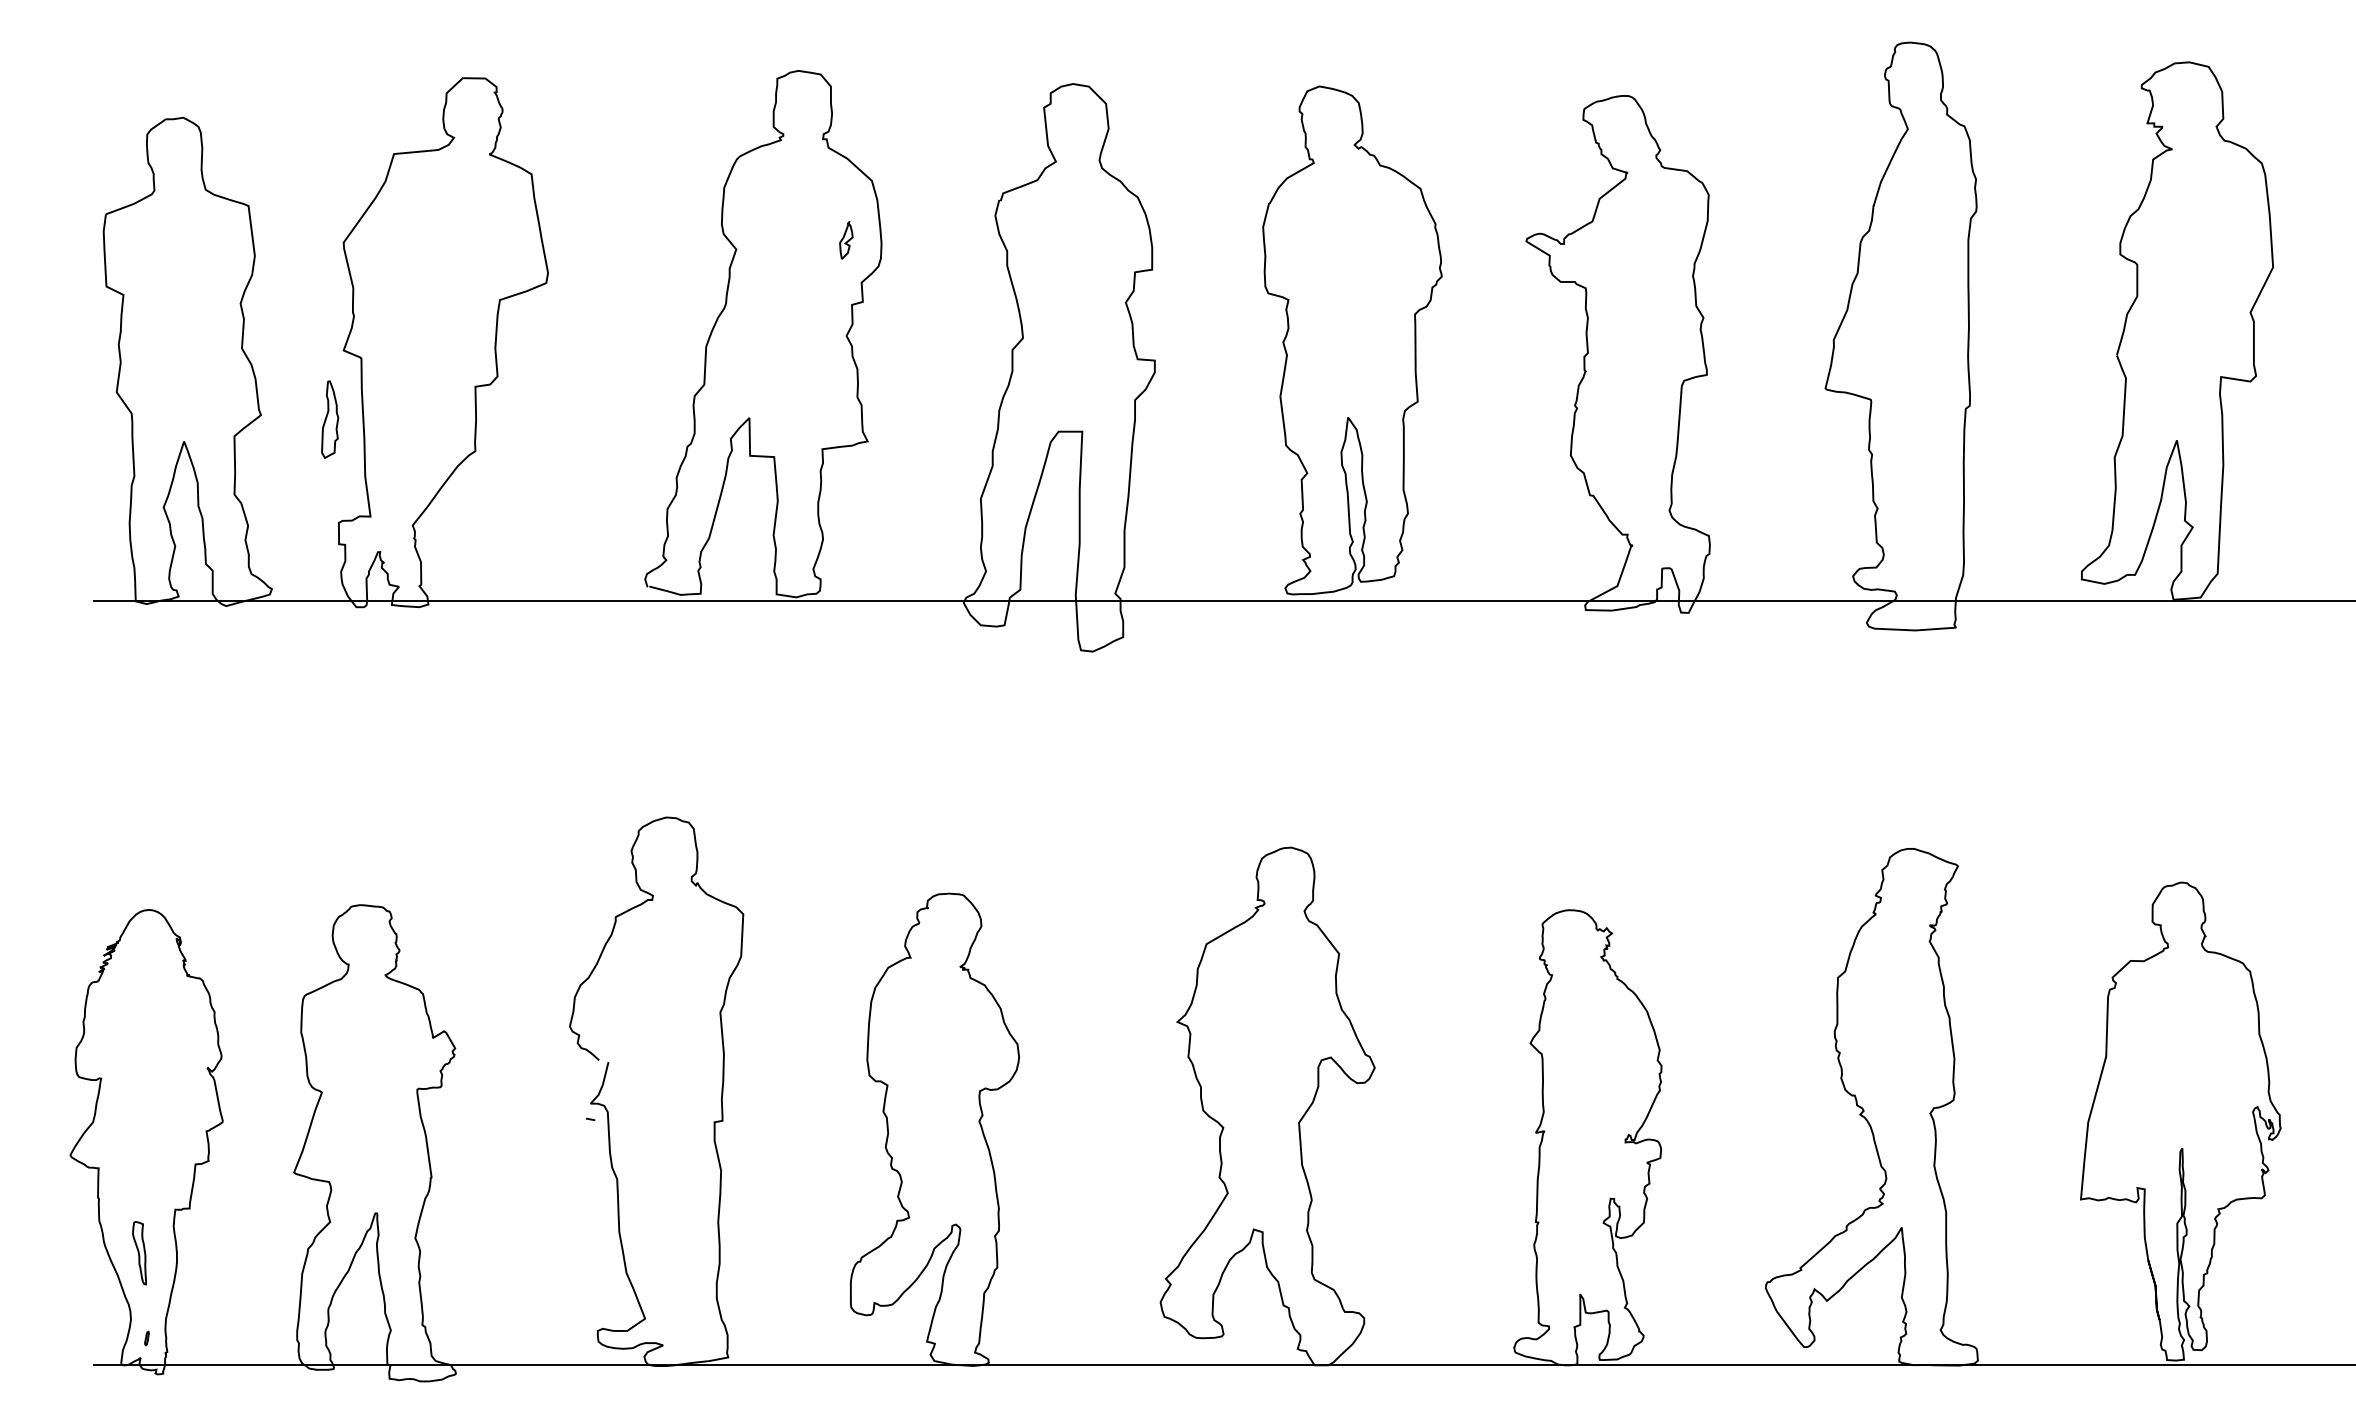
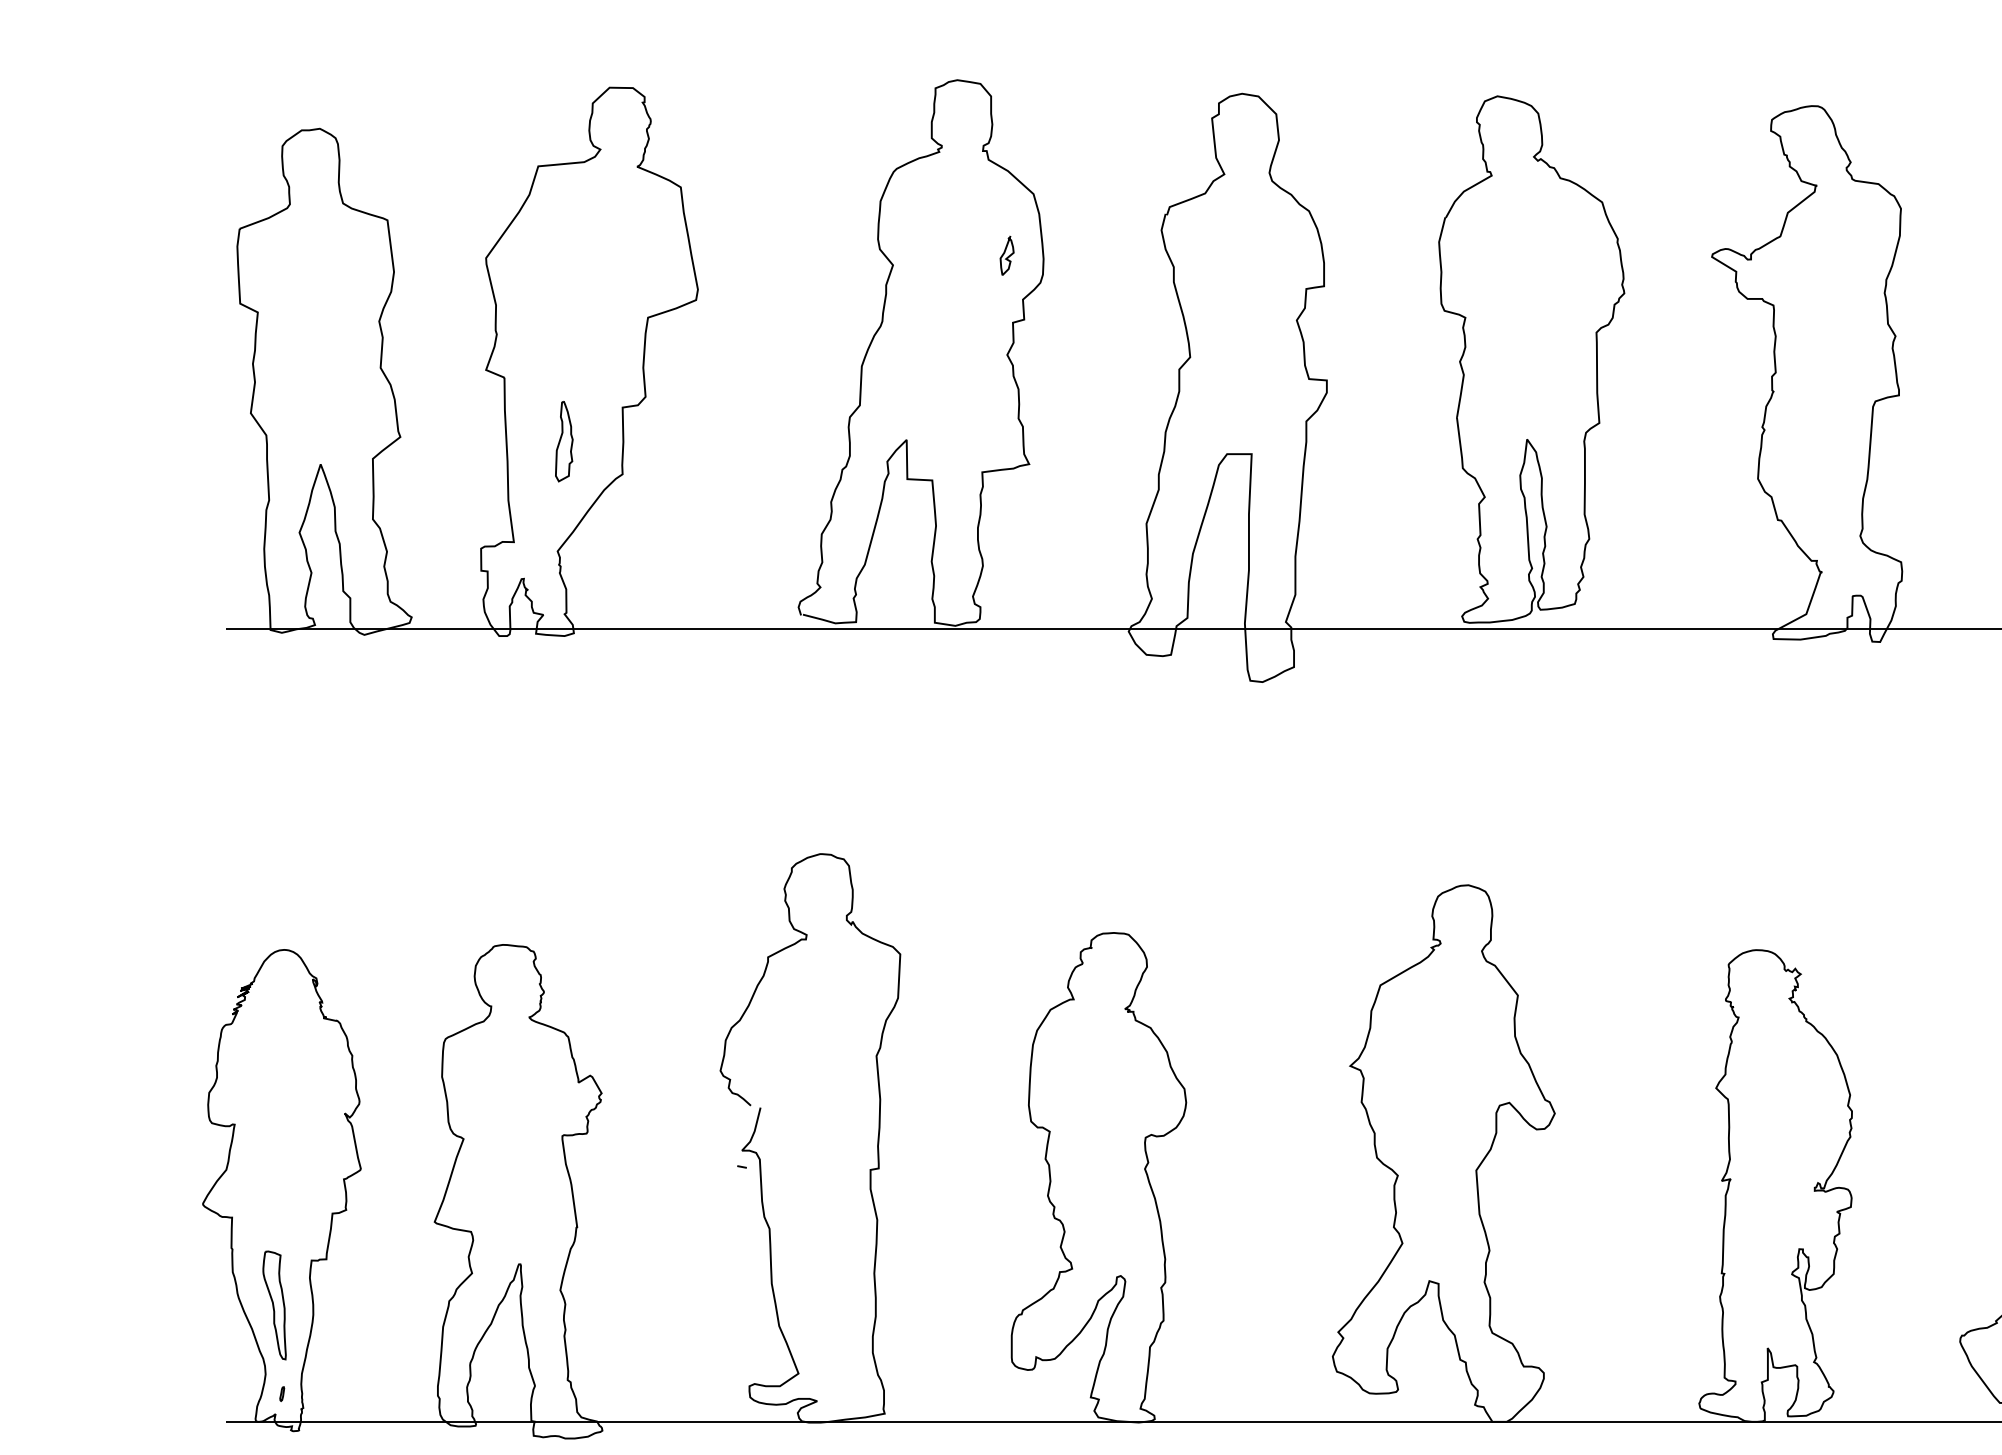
part: (330, 419) -> (564, 441), moved
part: (139, 1253) -> (274, 1305), size x1.67

